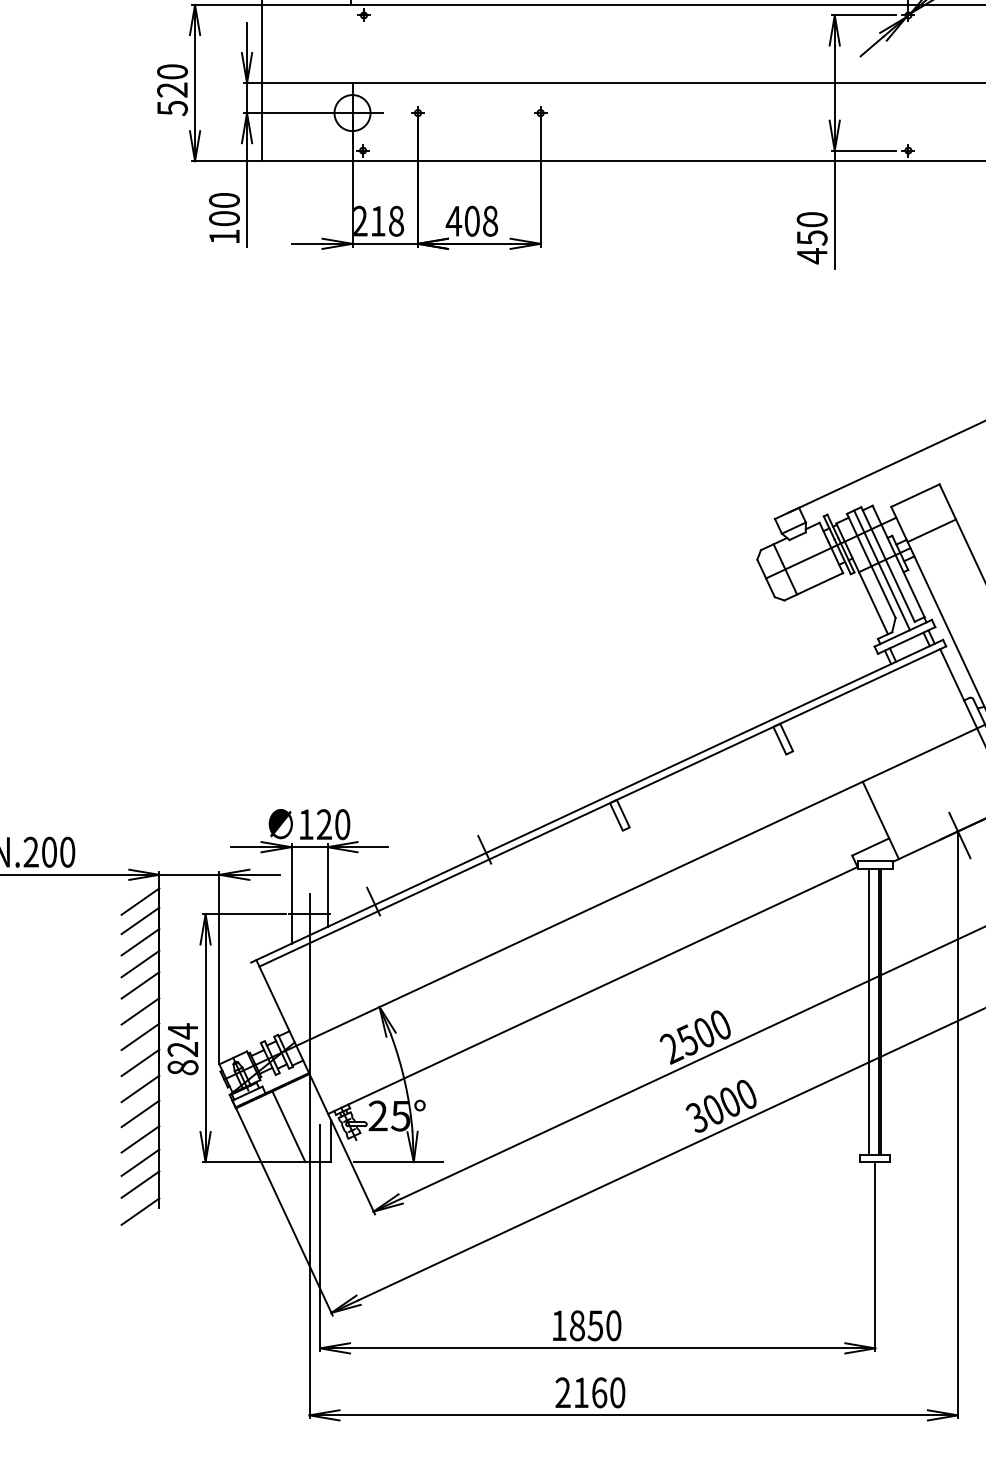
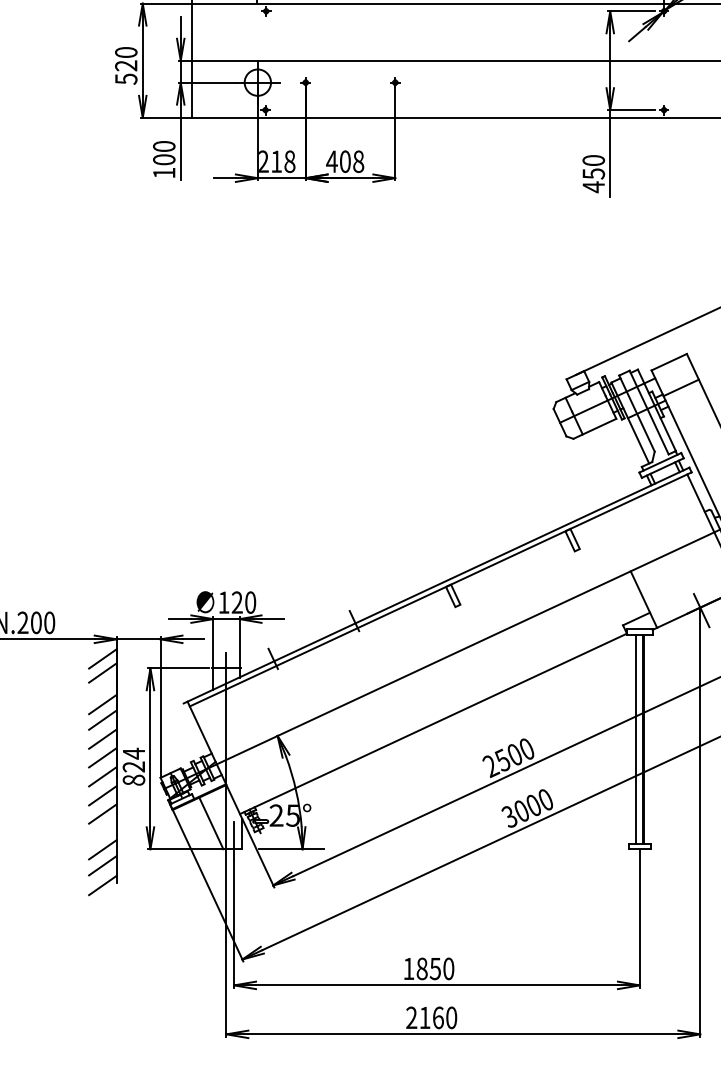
line: (881, 570) -> (644, 416), removed
line: (140, 942) -> (102, 688), removed
line: (140, 1139) -> (102, 832), removed

